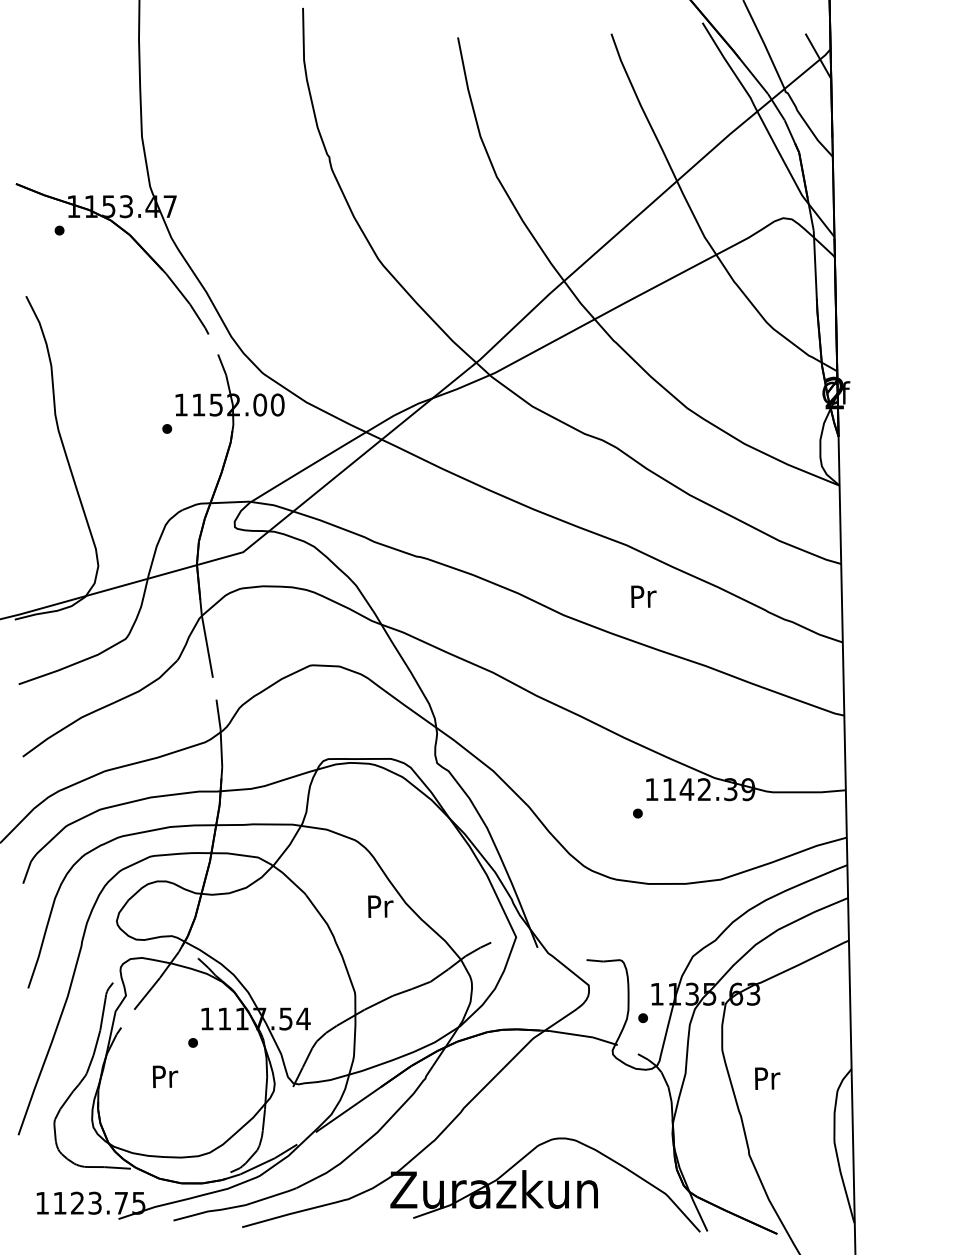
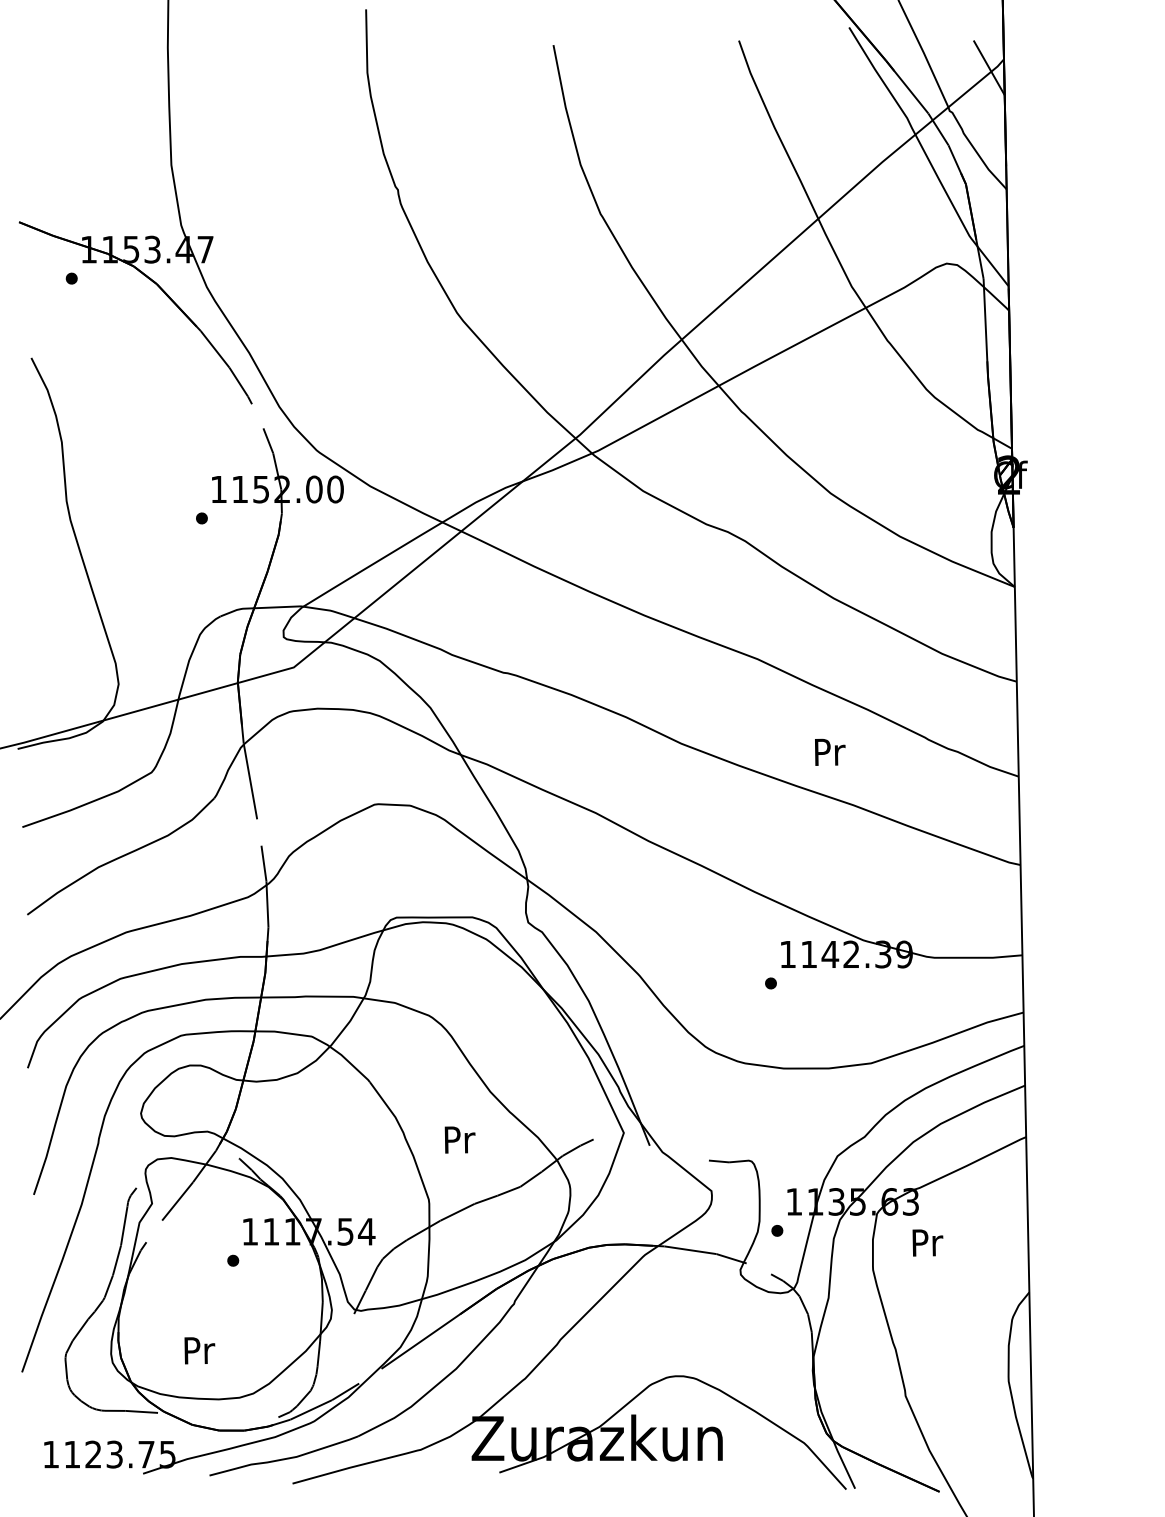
text: (644, 596) -> (830, 751), moved
text: (380, 906) -> (459, 1139), moved
text: (165, 1076) -> (199, 1350), moved
text: (767, 1078) -> (927, 1242), moved

